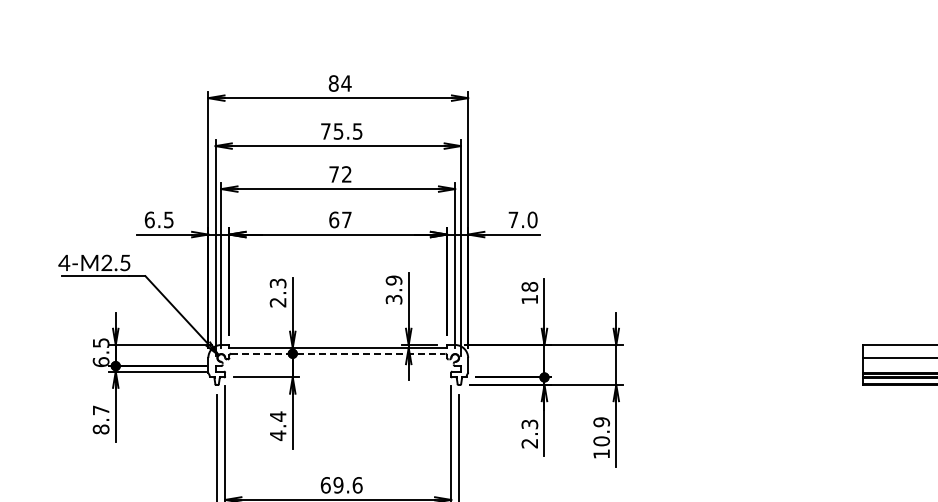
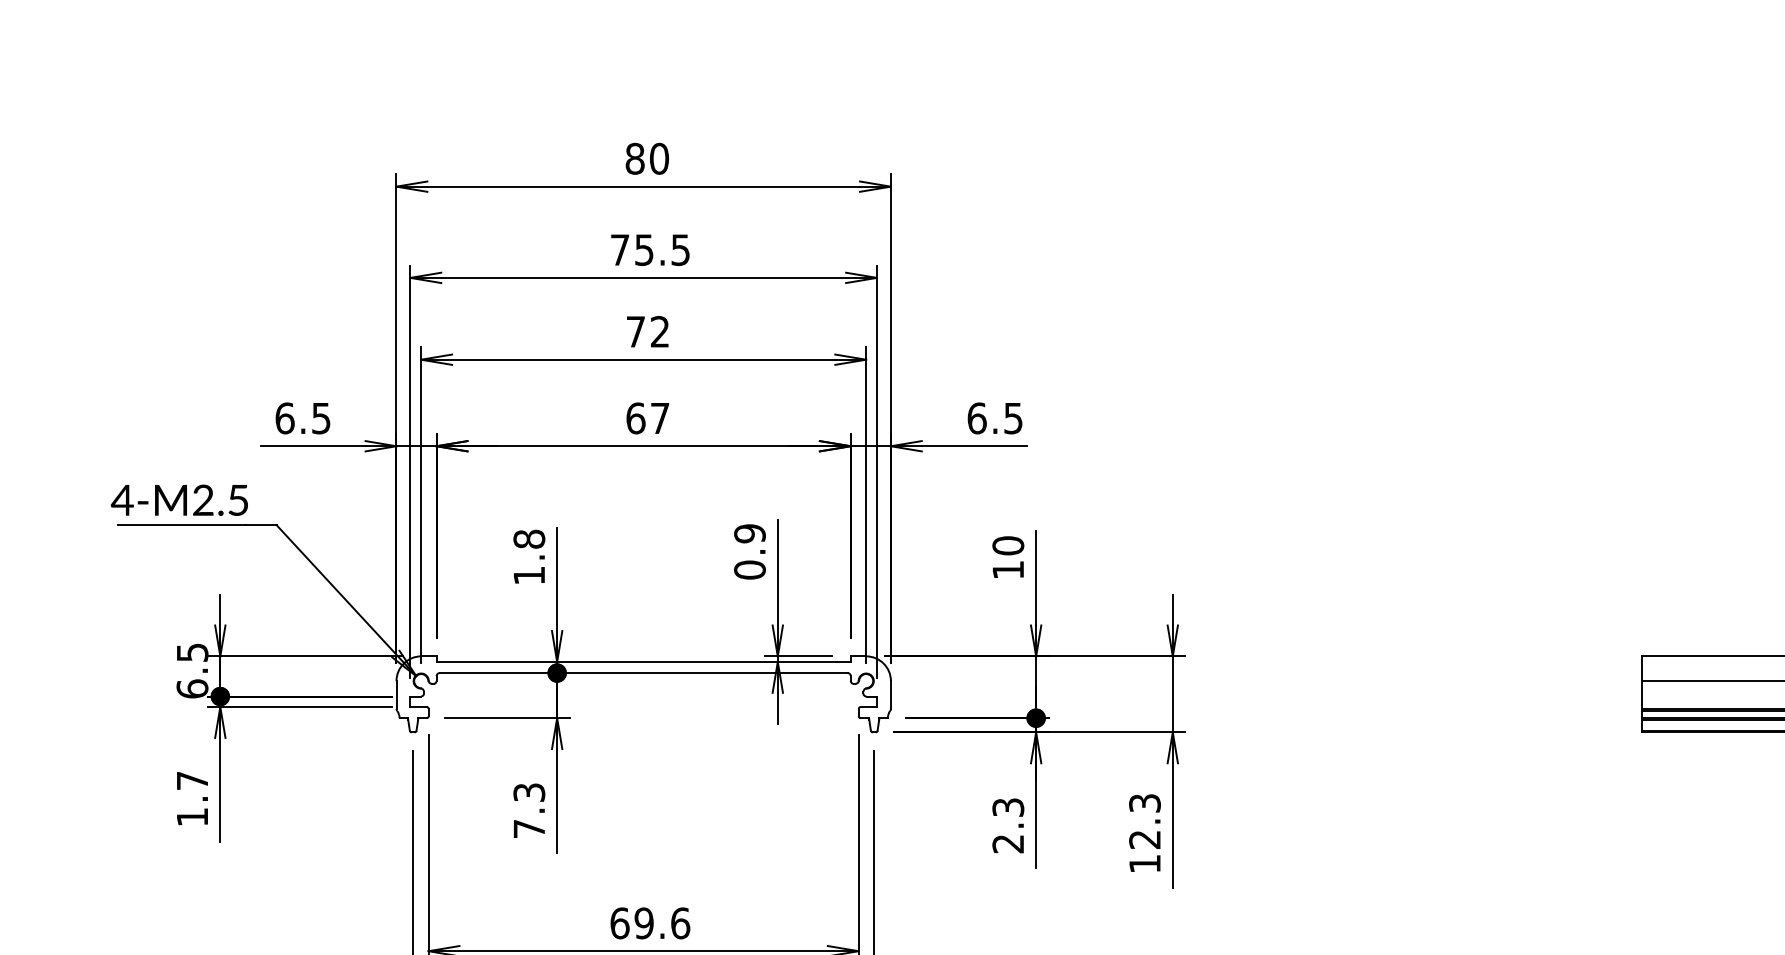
text: (346, 83) -> (659, 158), 84 -> 80
text: (522, 219) -> (994, 417), 7.0 -> 6.5
text: (529, 286) -> (1007, 545), 18 -> 10
text: (277, 292) -> (528, 556), 2.3 -> 1.8
text: (393, 299) -> (748, 569), 3.9 -> 0.9
line: (338, 353) -> (644, 672), dashed -> solid
text: (277, 426) -> (528, 811), 4.4 -> 7.3
text: (100, 429) -> (191, 817), 8.7 -> 1.7
text: (601, 431) -> (1144, 820), 10.9 -> 12.3

